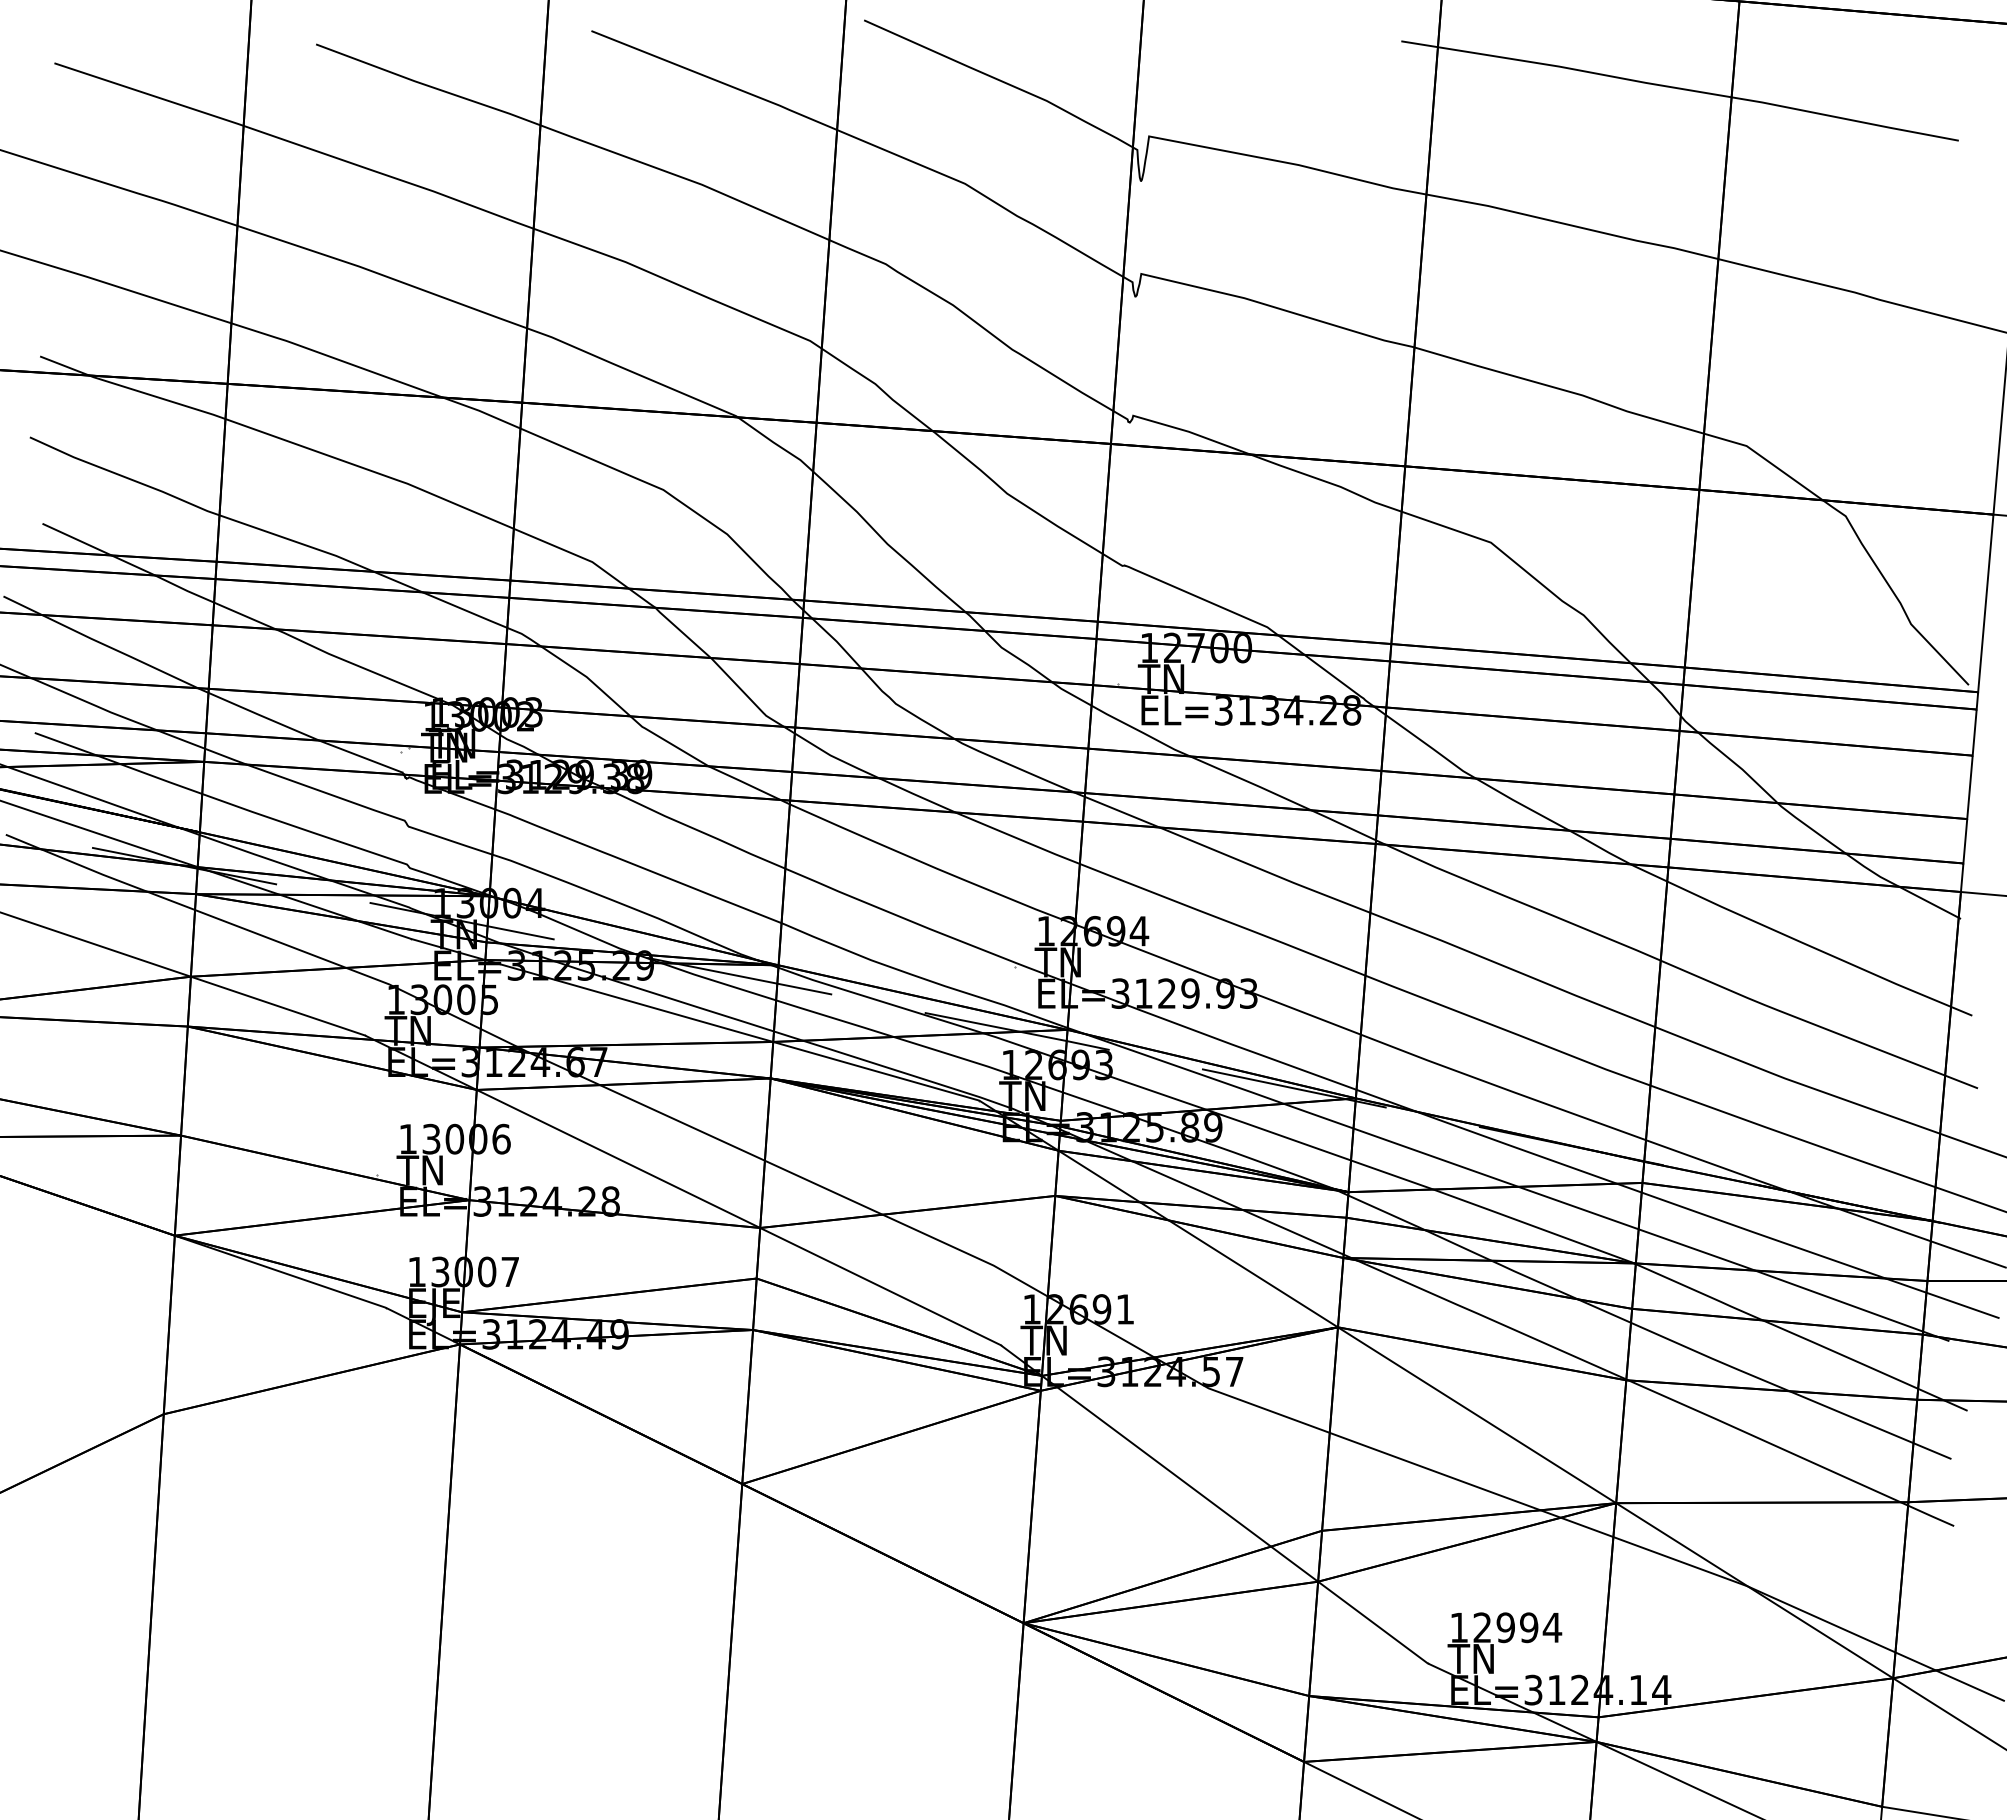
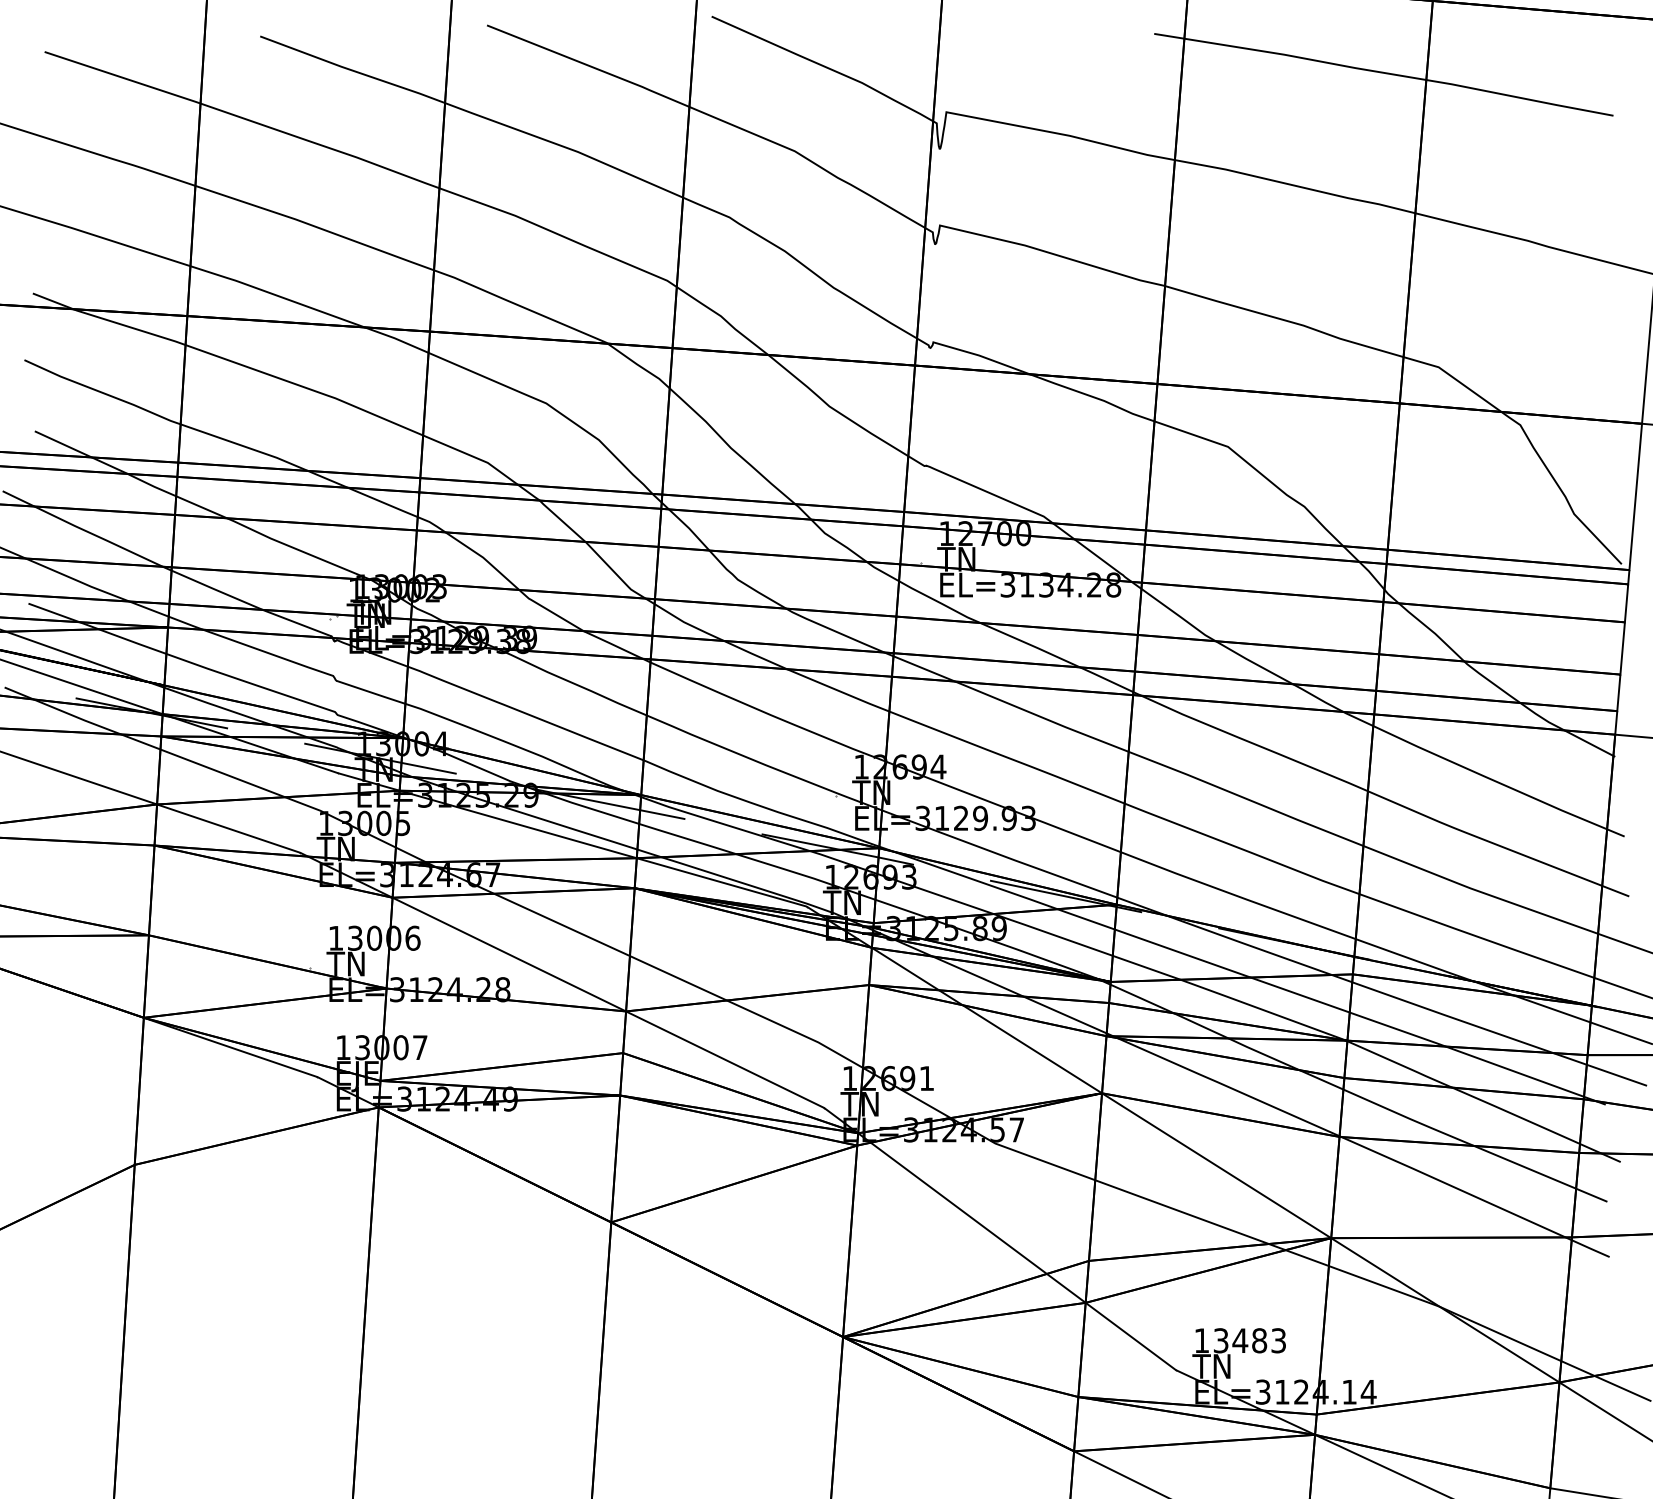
text: (1517, 1627) -> (1249, 1340), 12994 -> 13483

